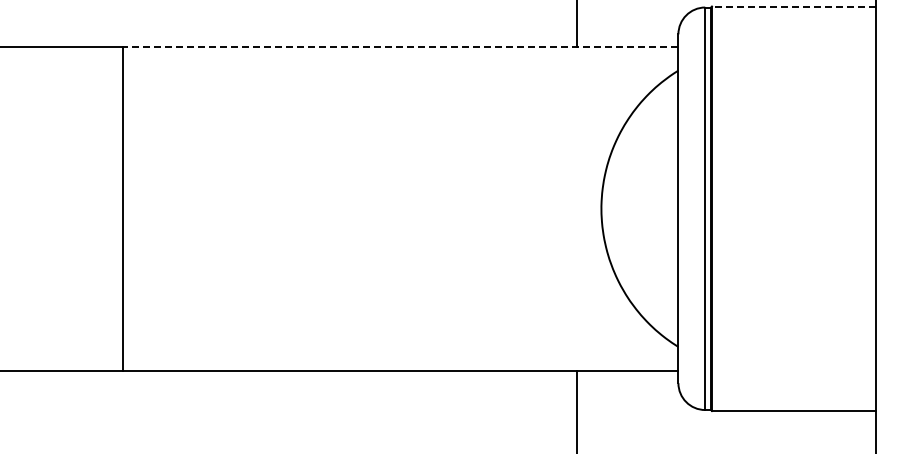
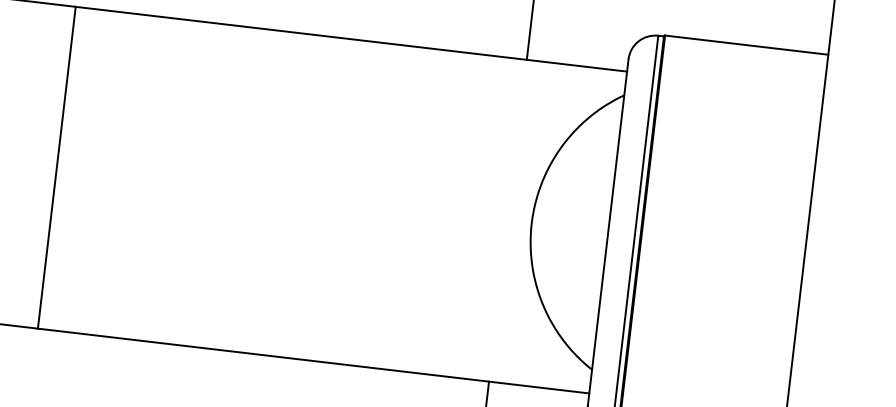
line: (793, 6) -> (746, 45), dashed -> solid
line: (400, 46) -> (351, 38), dashed -> solid

